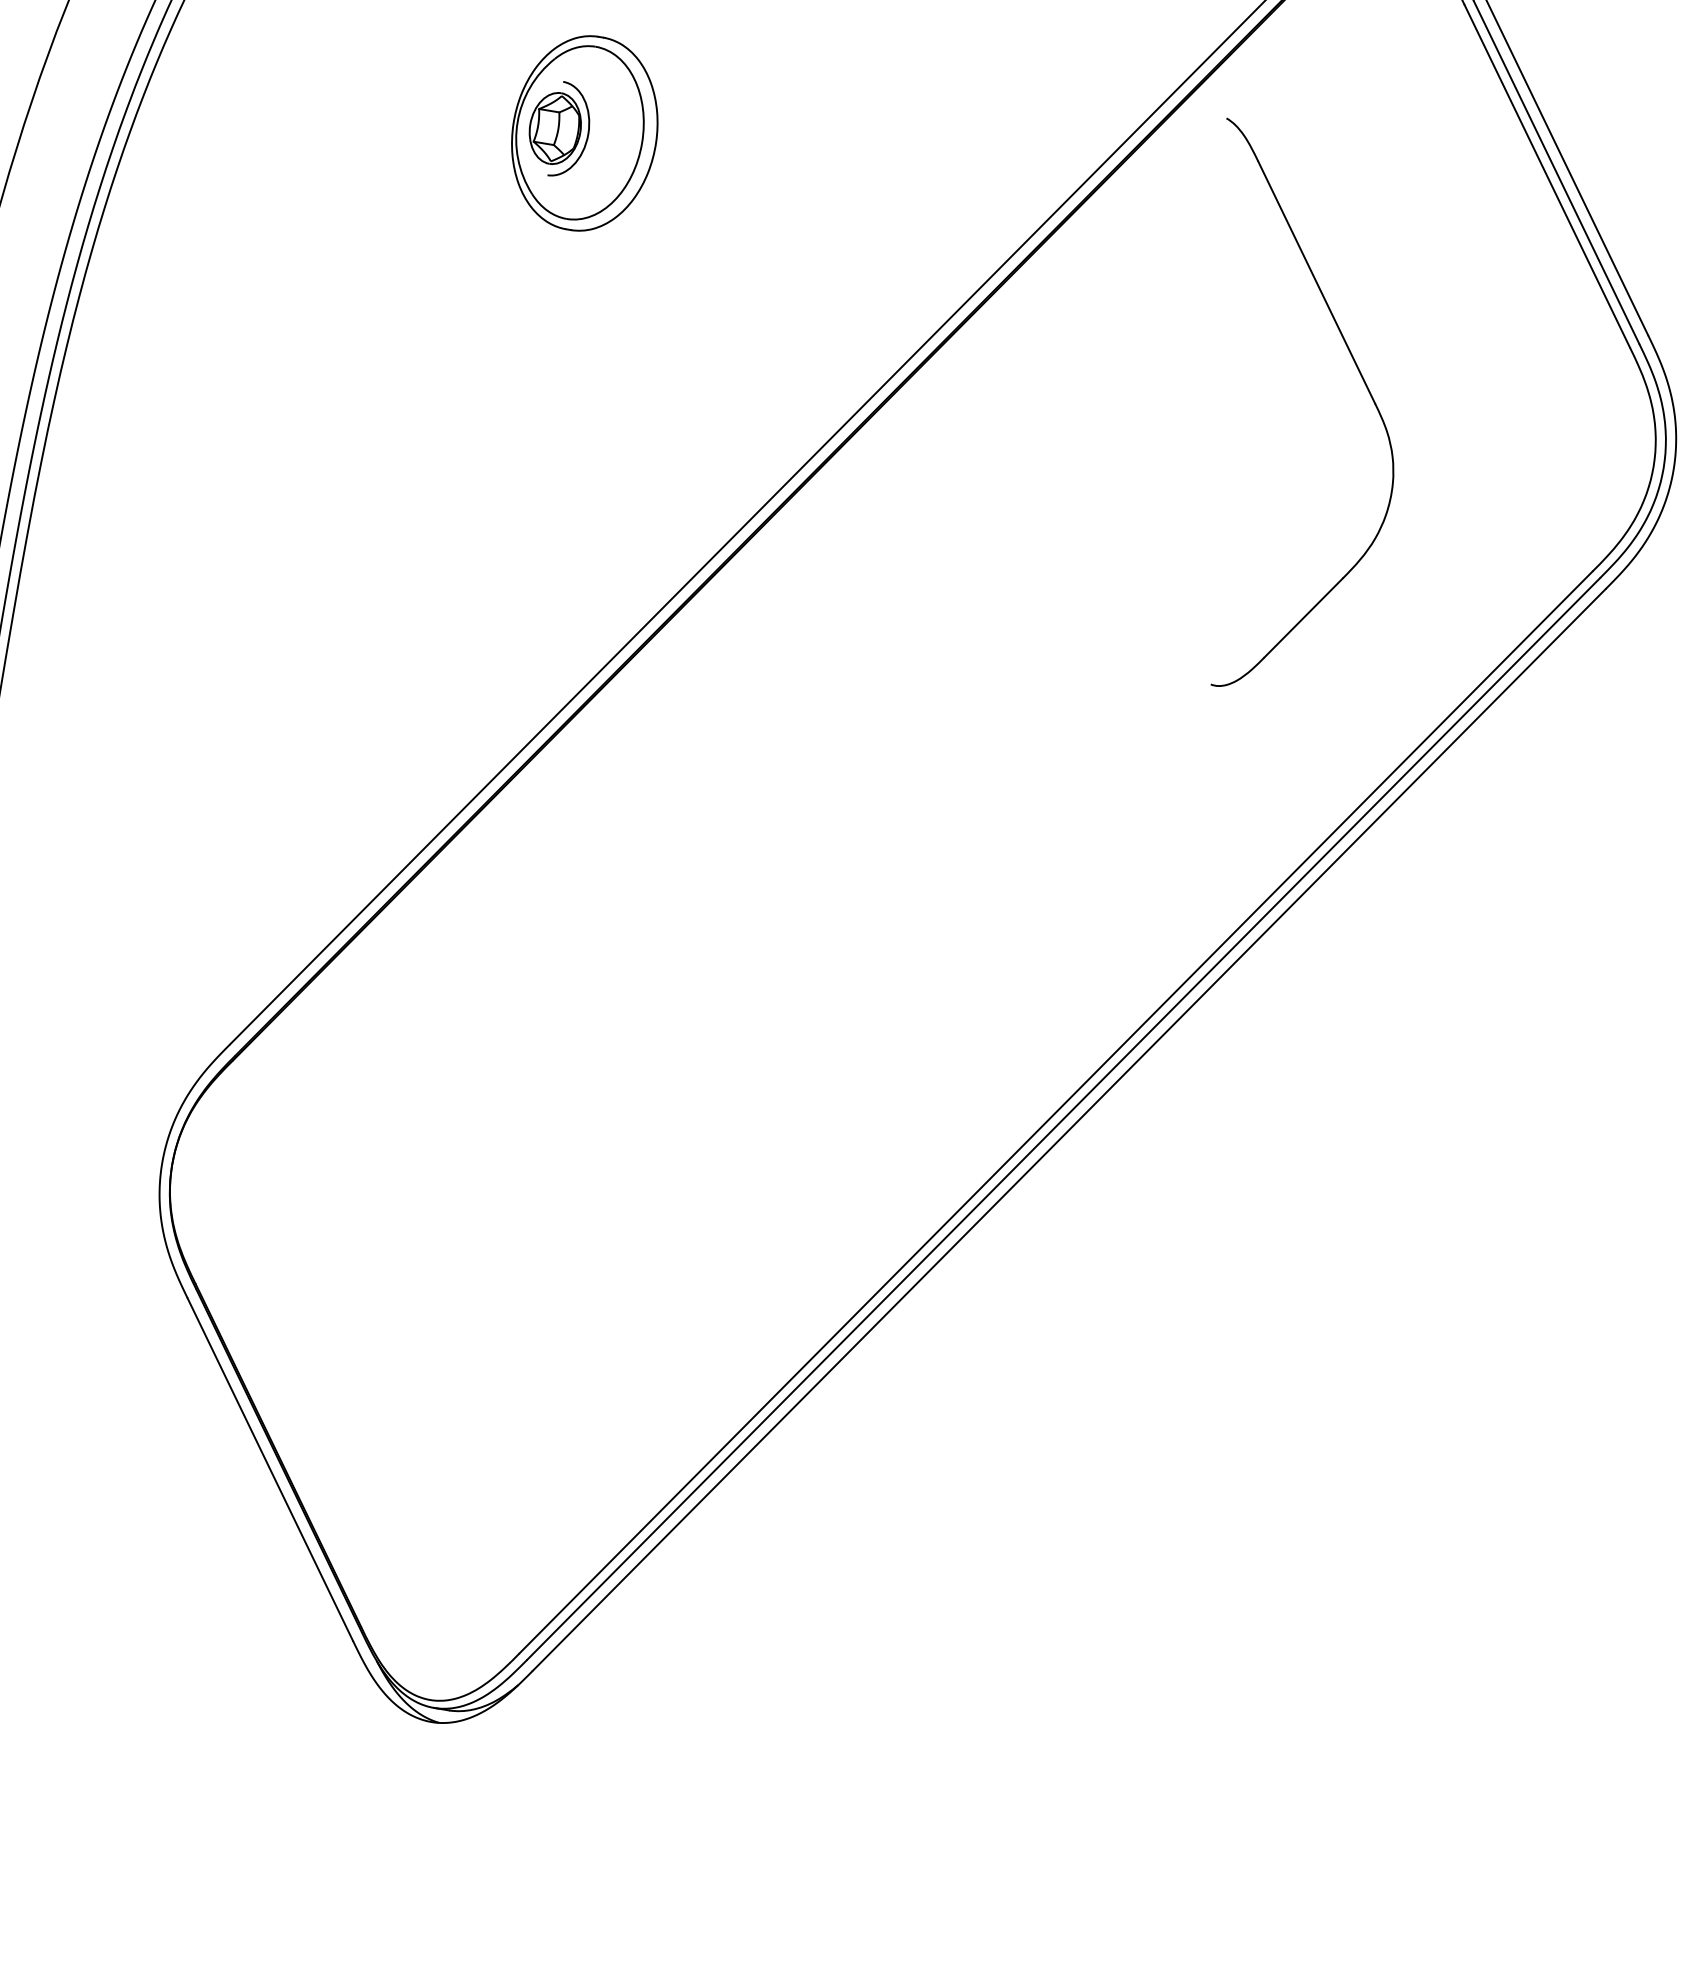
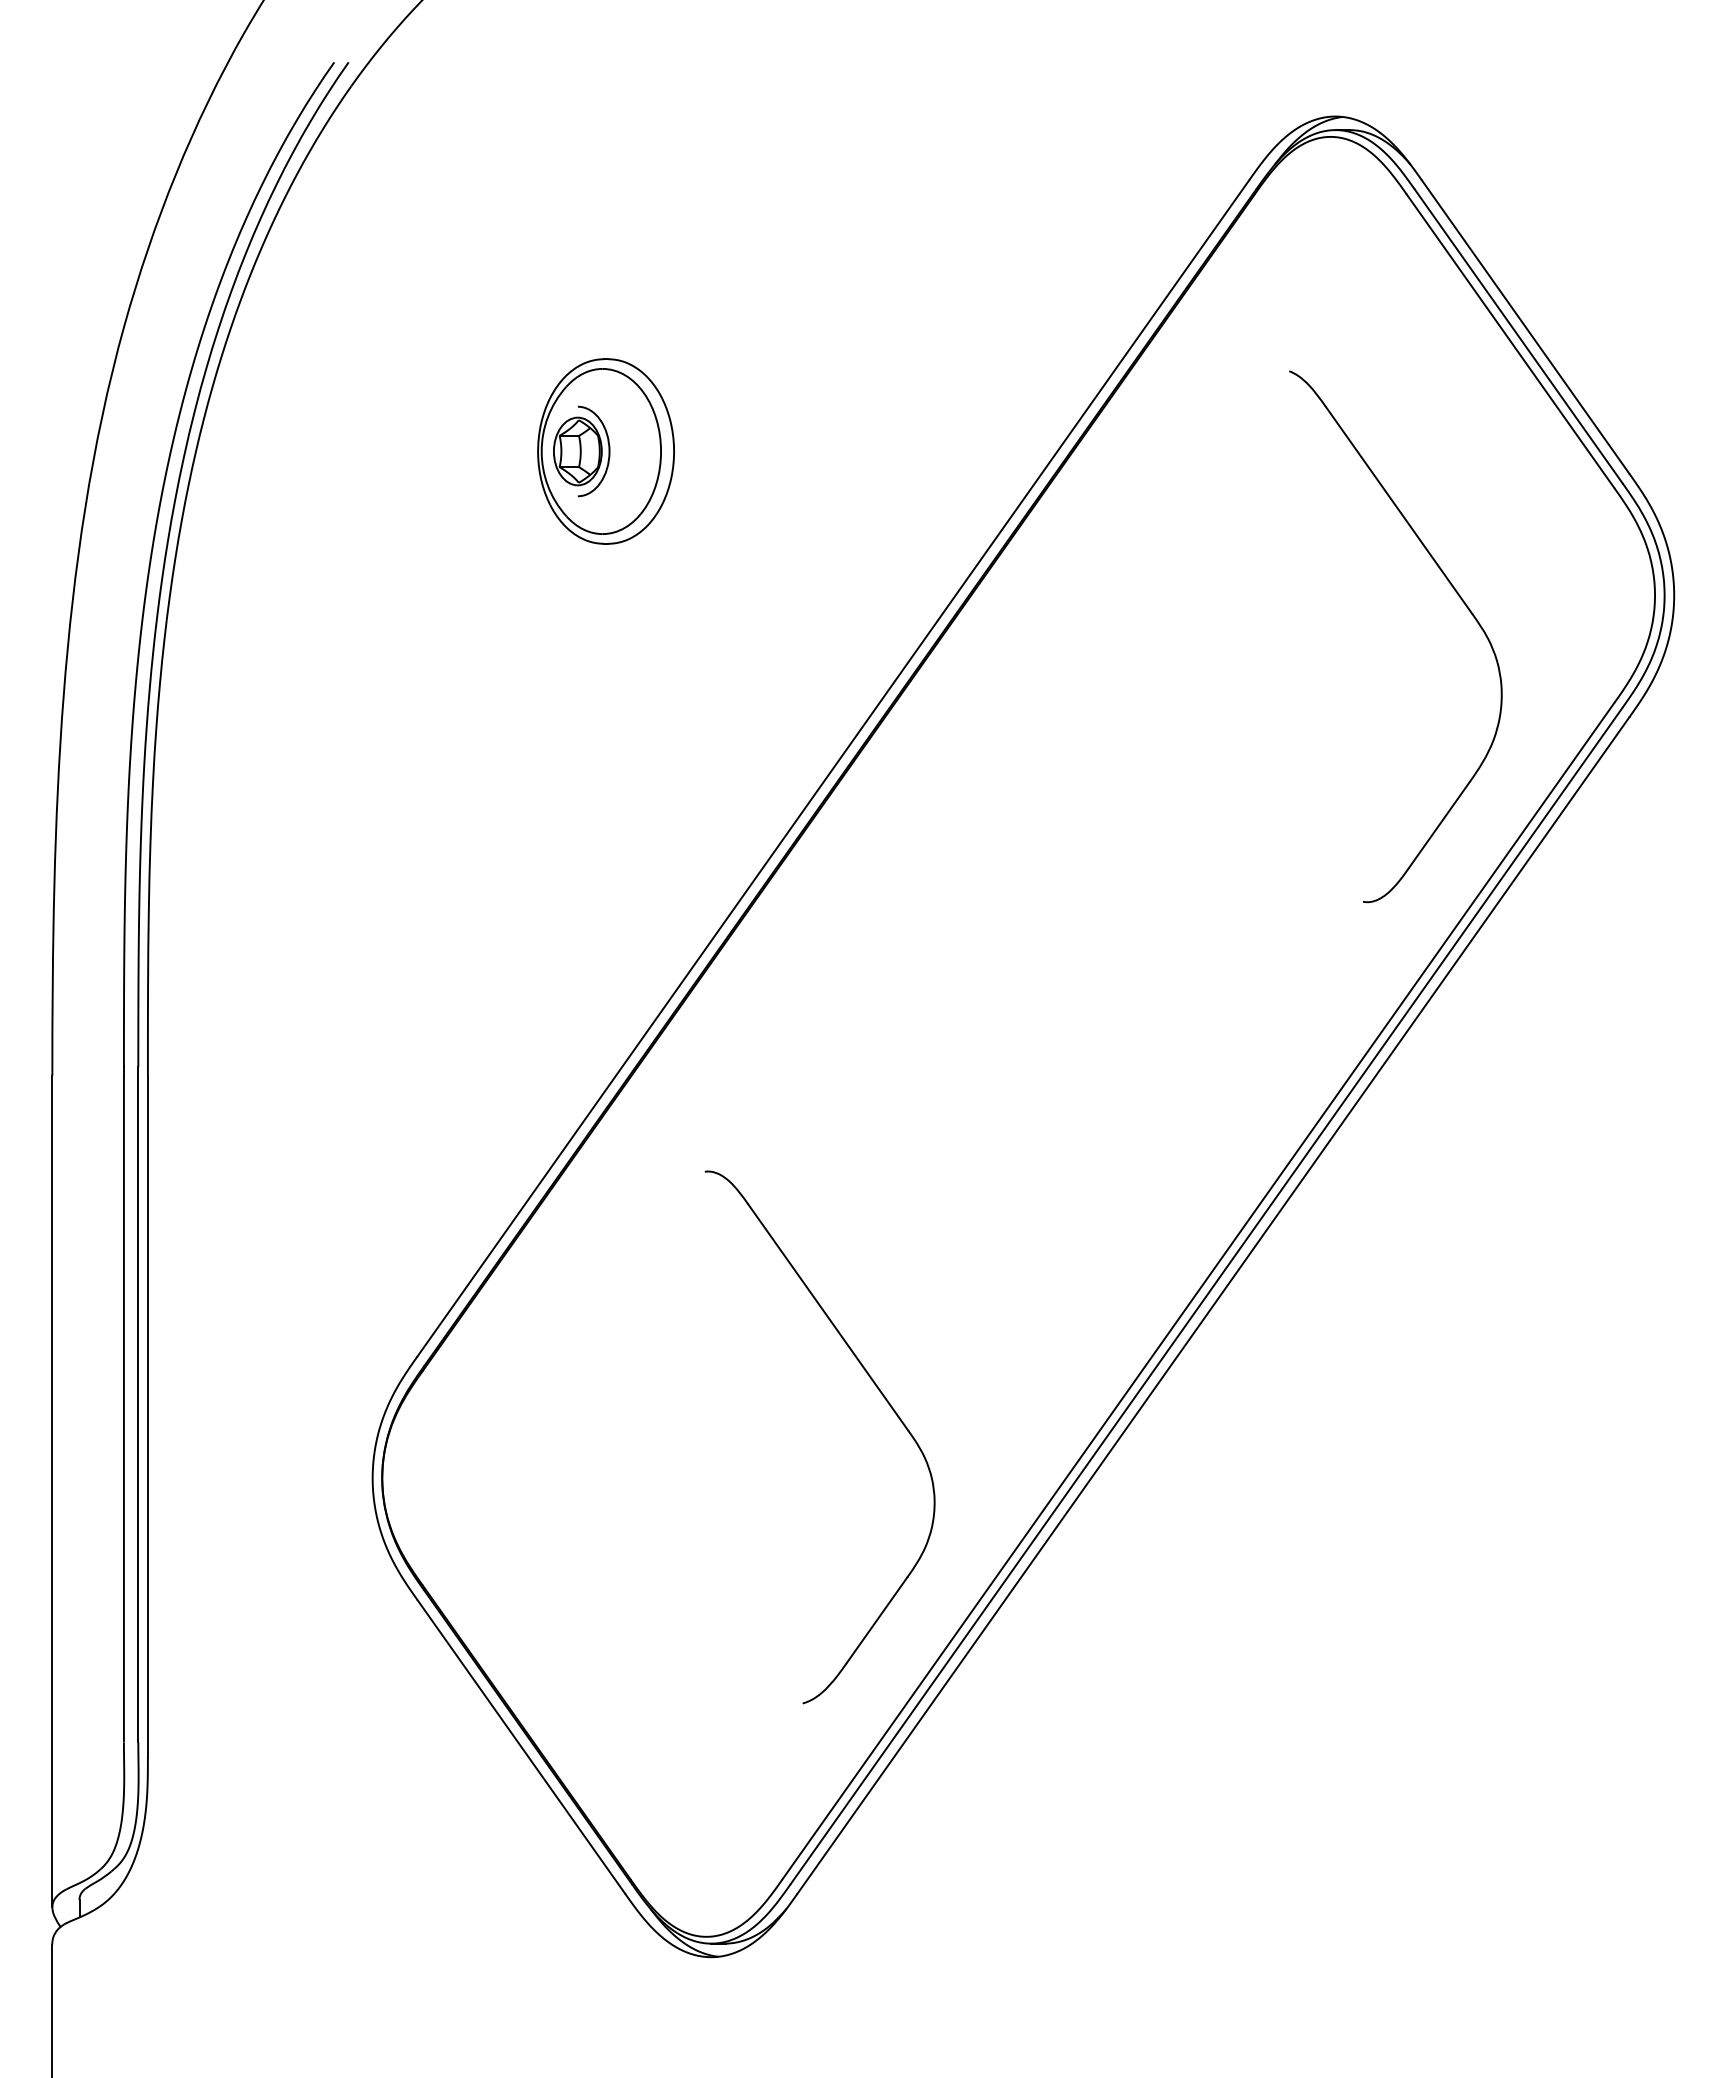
part: (1363, 382) -> (1458, 596), moved
part: (706, 1163) -> (880, 1393), added

